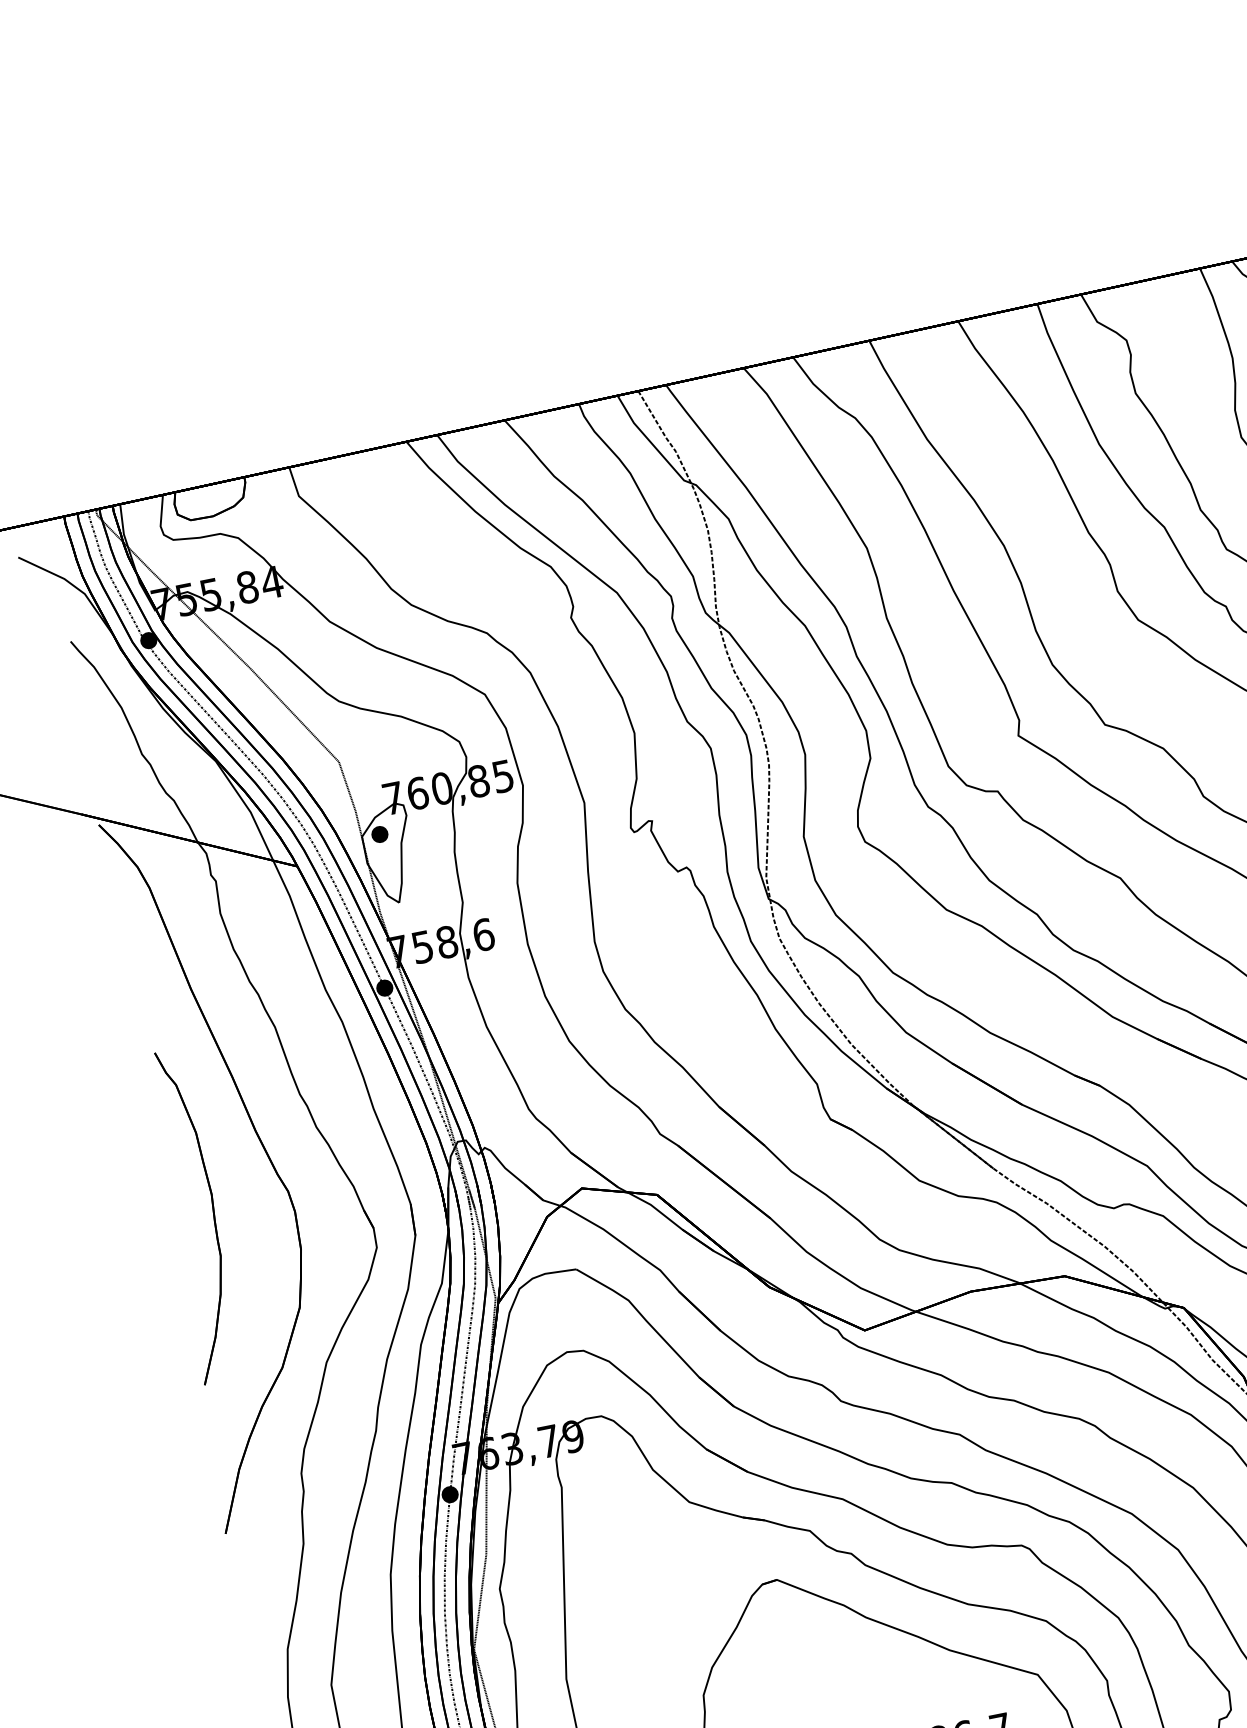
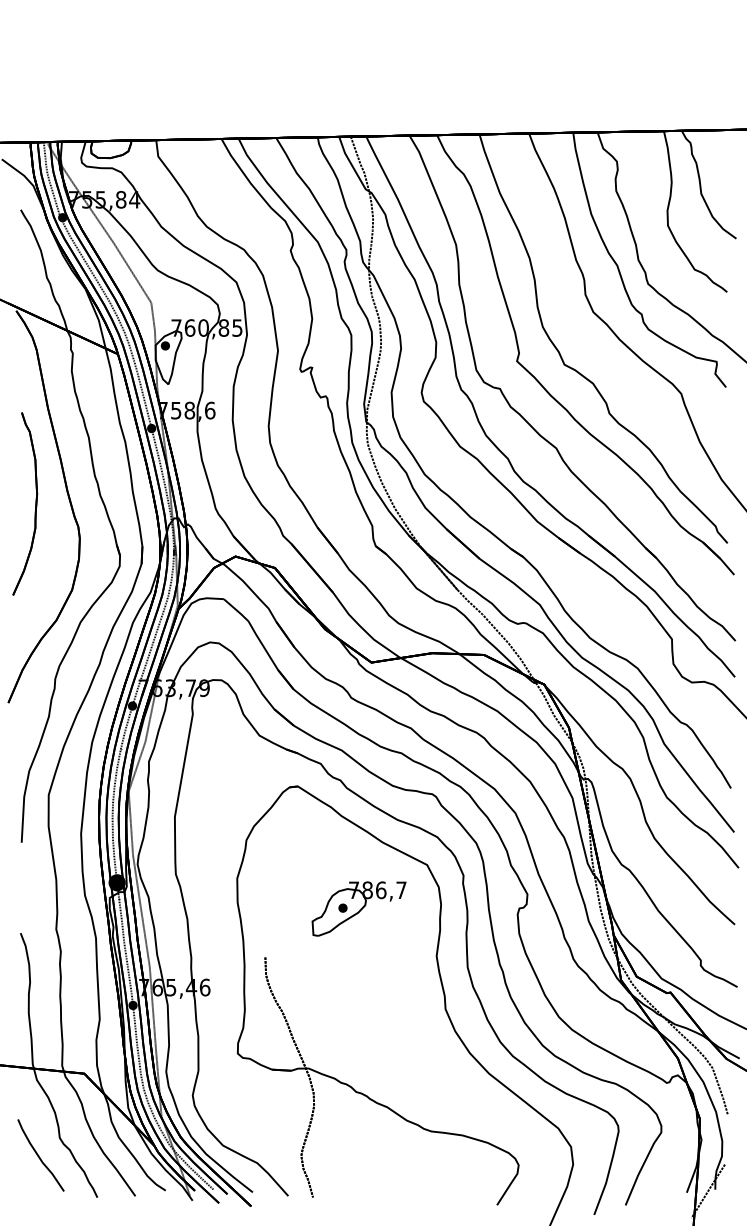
part: (212, 1211) -> (35, 503), moved

